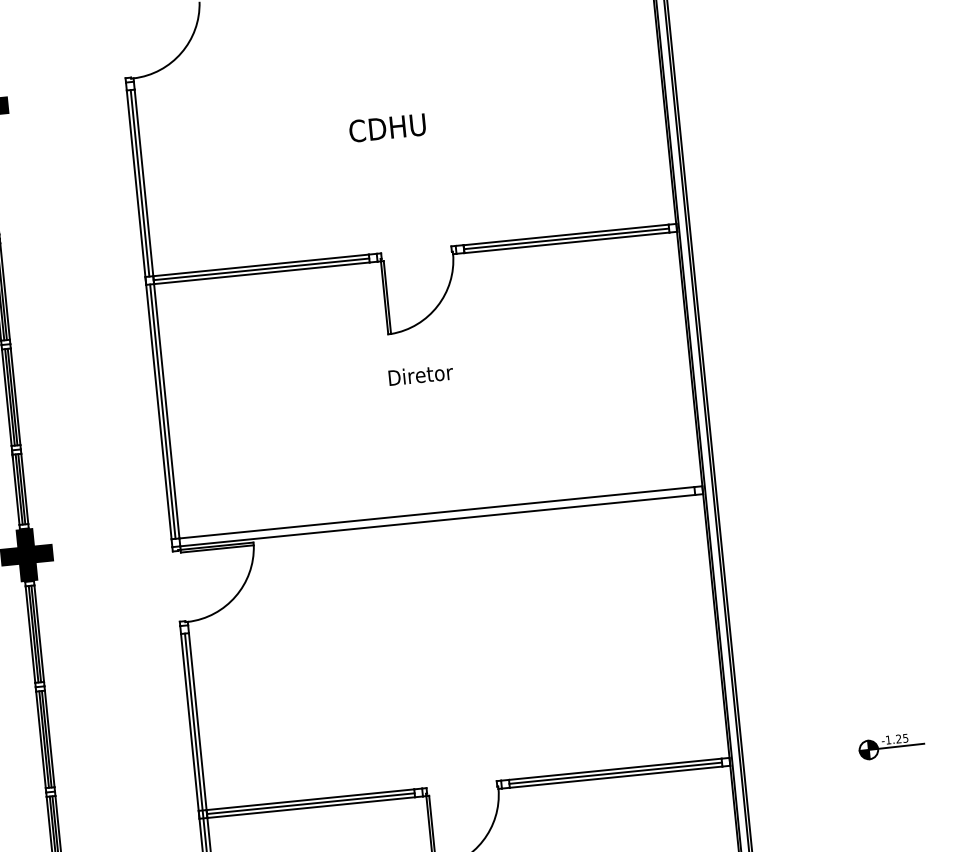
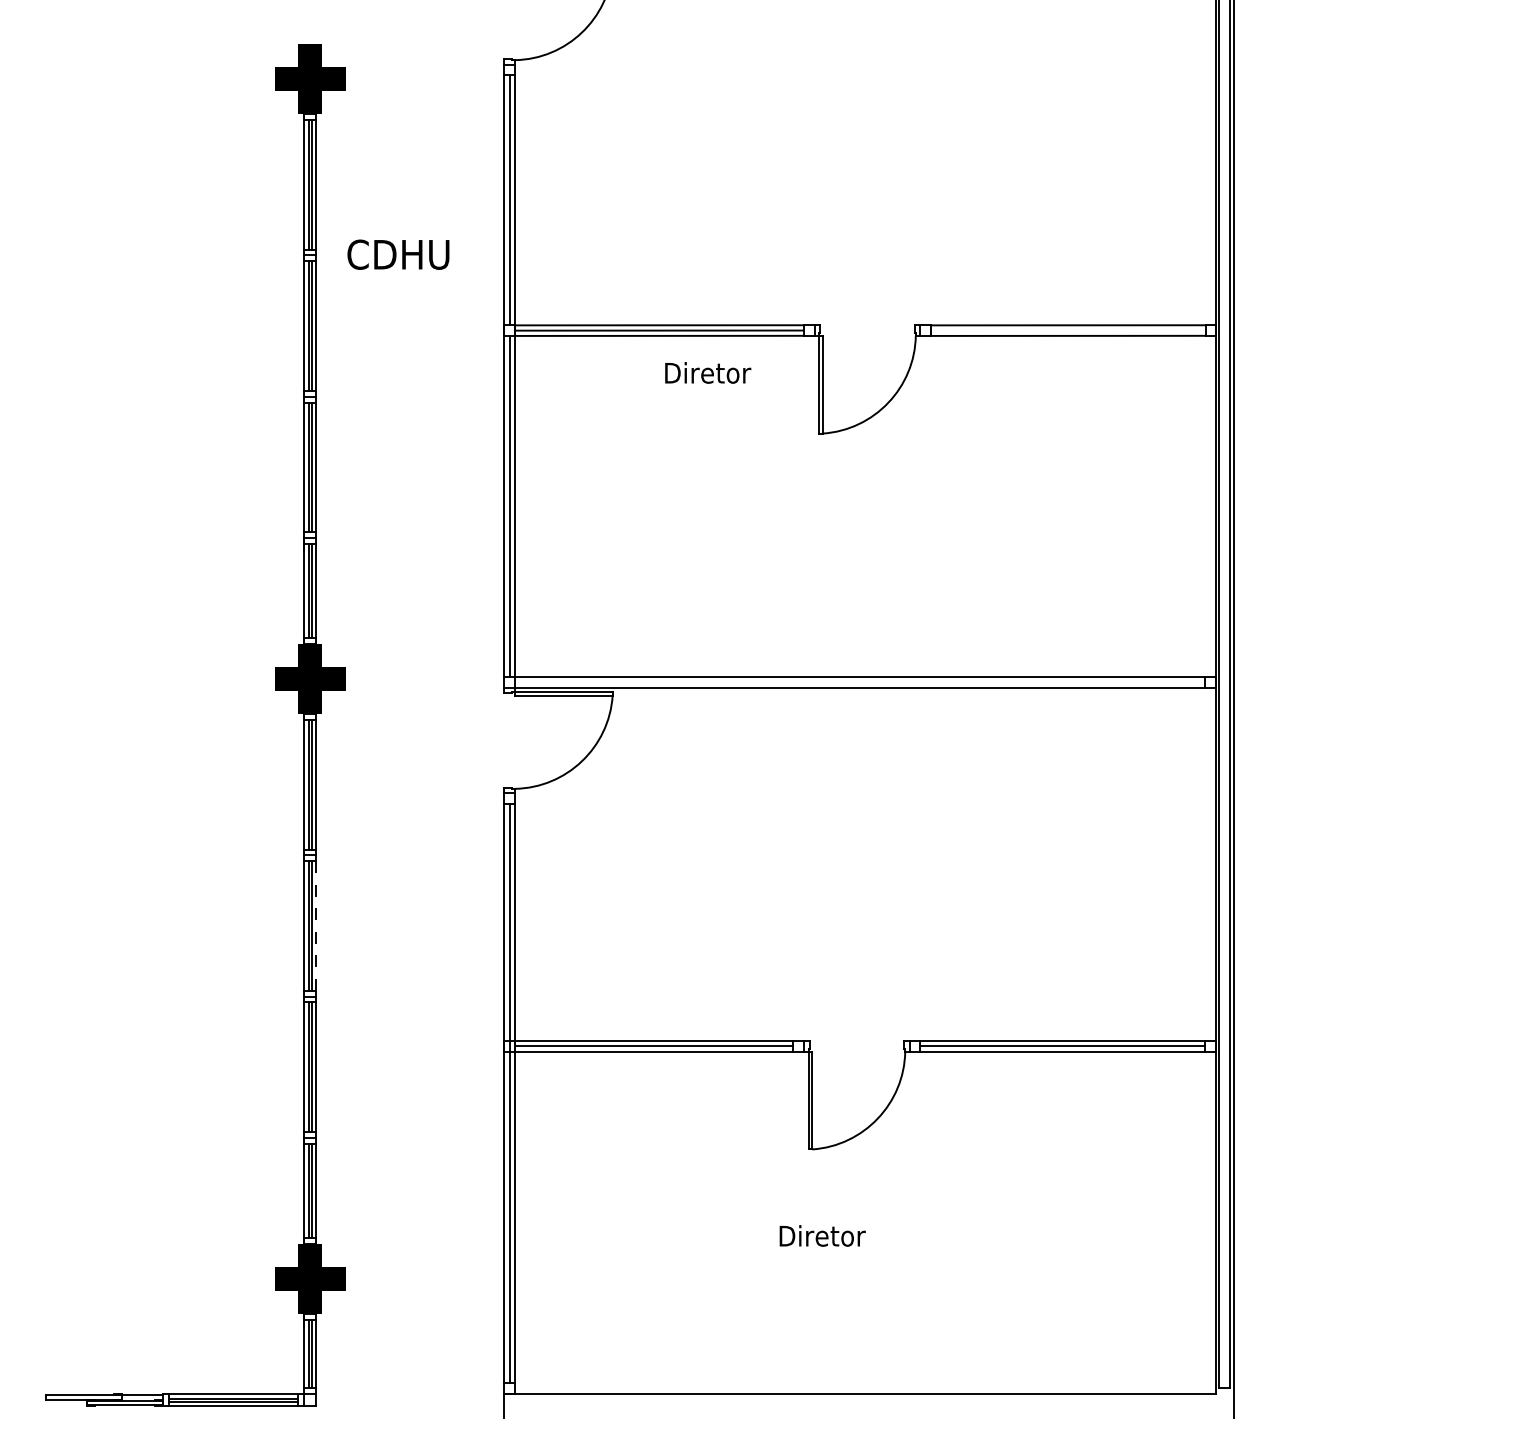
text: (387, 127) -> (398, 254), moved
line: (565, 238) -> (1067, 330), removed
text: (421, 374) -> (708, 372), moved
line: (50, 738) -> (316, 925), solid -> dashed
part: (891, 746) -> (1432, 1047), removed

